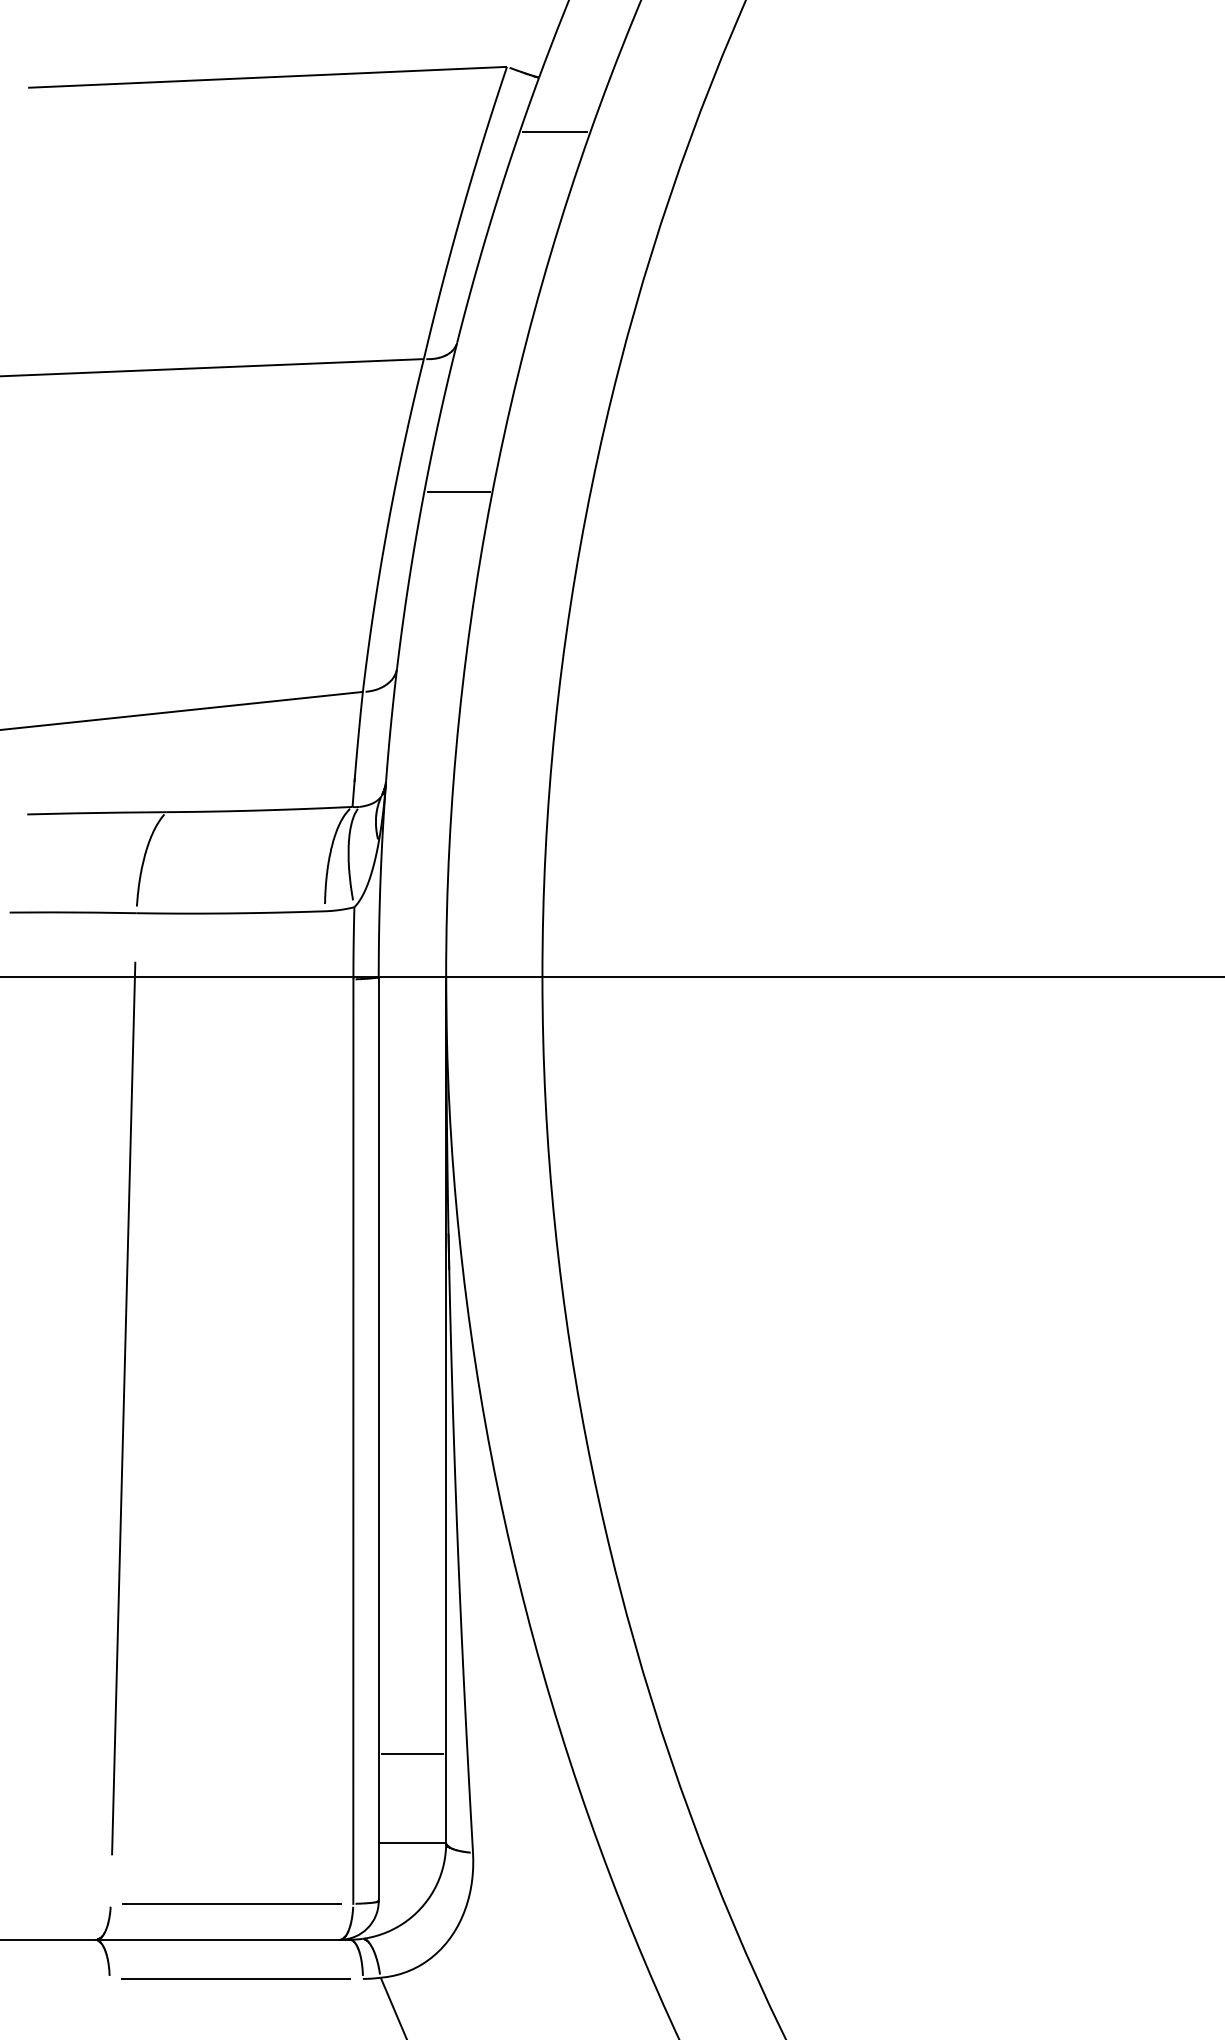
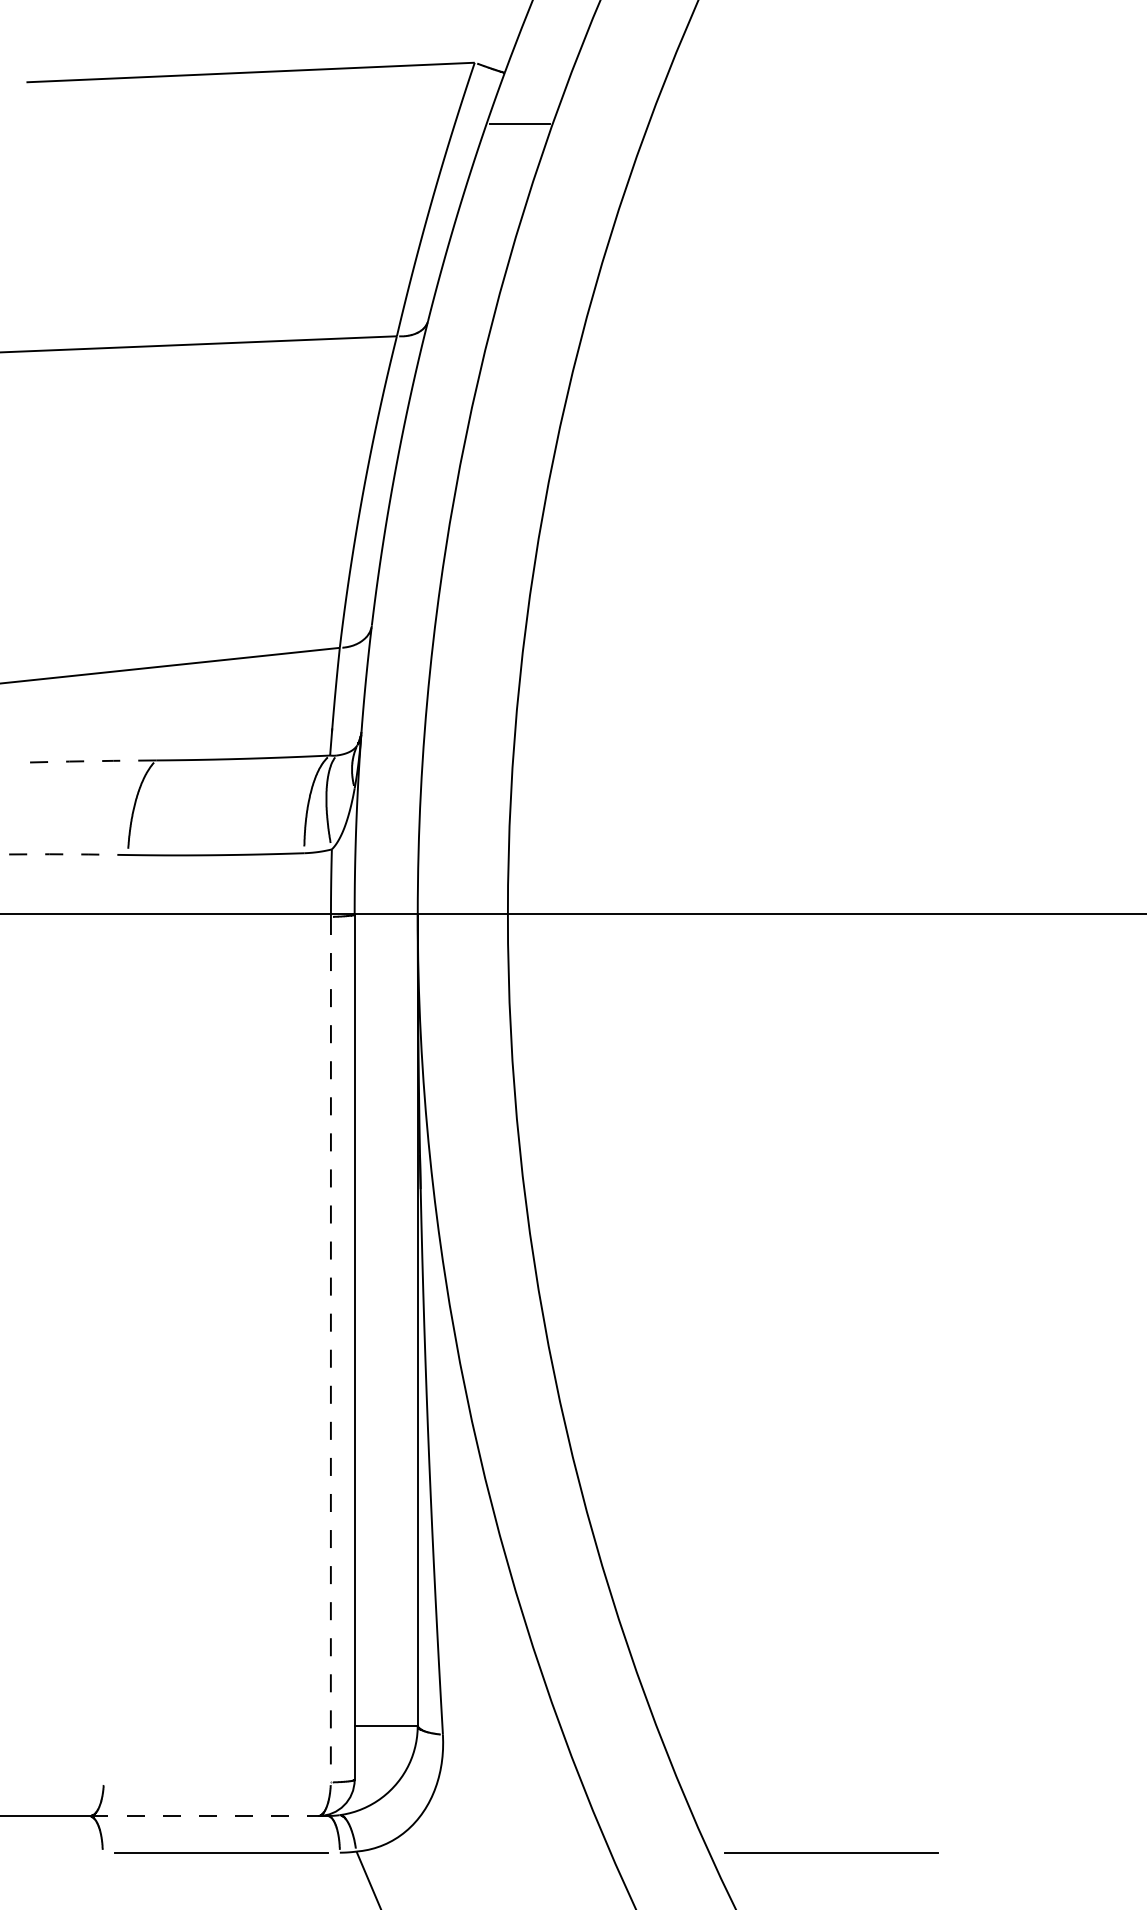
line: (458, 491) -> (429, 460), removed
line: (96, 813) -> (90, 761), solid -> dashed
line: (74, 912) -> (69, 854), solid -> dashed
line: (123, 1408) -> (115, 1318), removed
line: (352, 1441) -> (330, 1349), solid -> dashed
line: (411, 1753) -> (385, 1641), removed
line: (232, 1903) -> (217, 1782), removed
line: (219, 1940) -> (205, 1816), solid -> dashed
line: (888, 1978) -> (831, 1852), added

